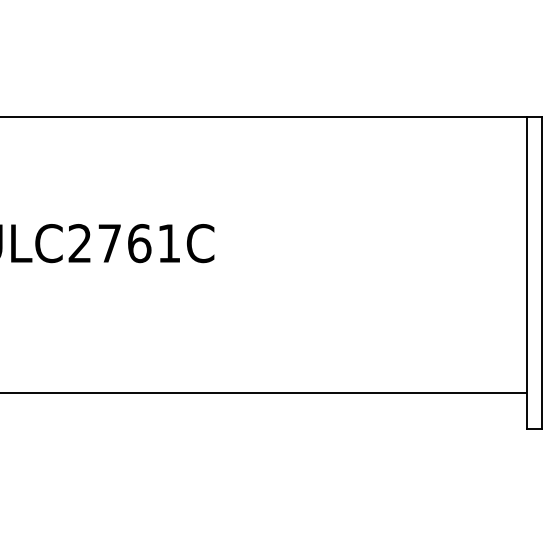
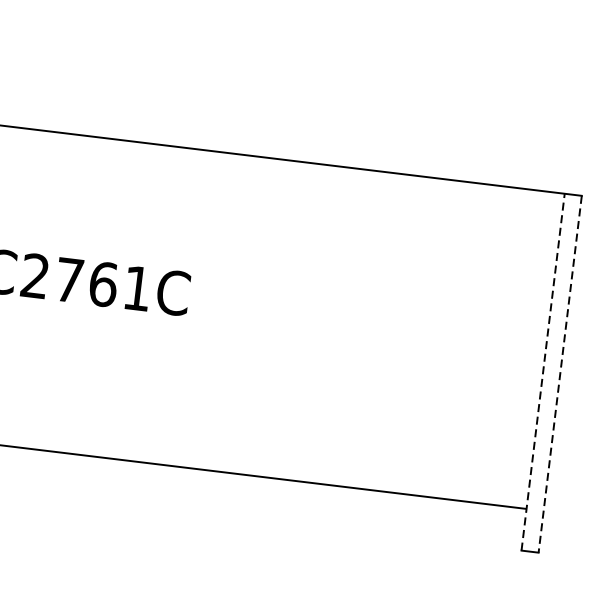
line: (527, 273) -> (543, 372), solid -> dashed
line: (542, 273) -> (560, 374), solid -> dashed

